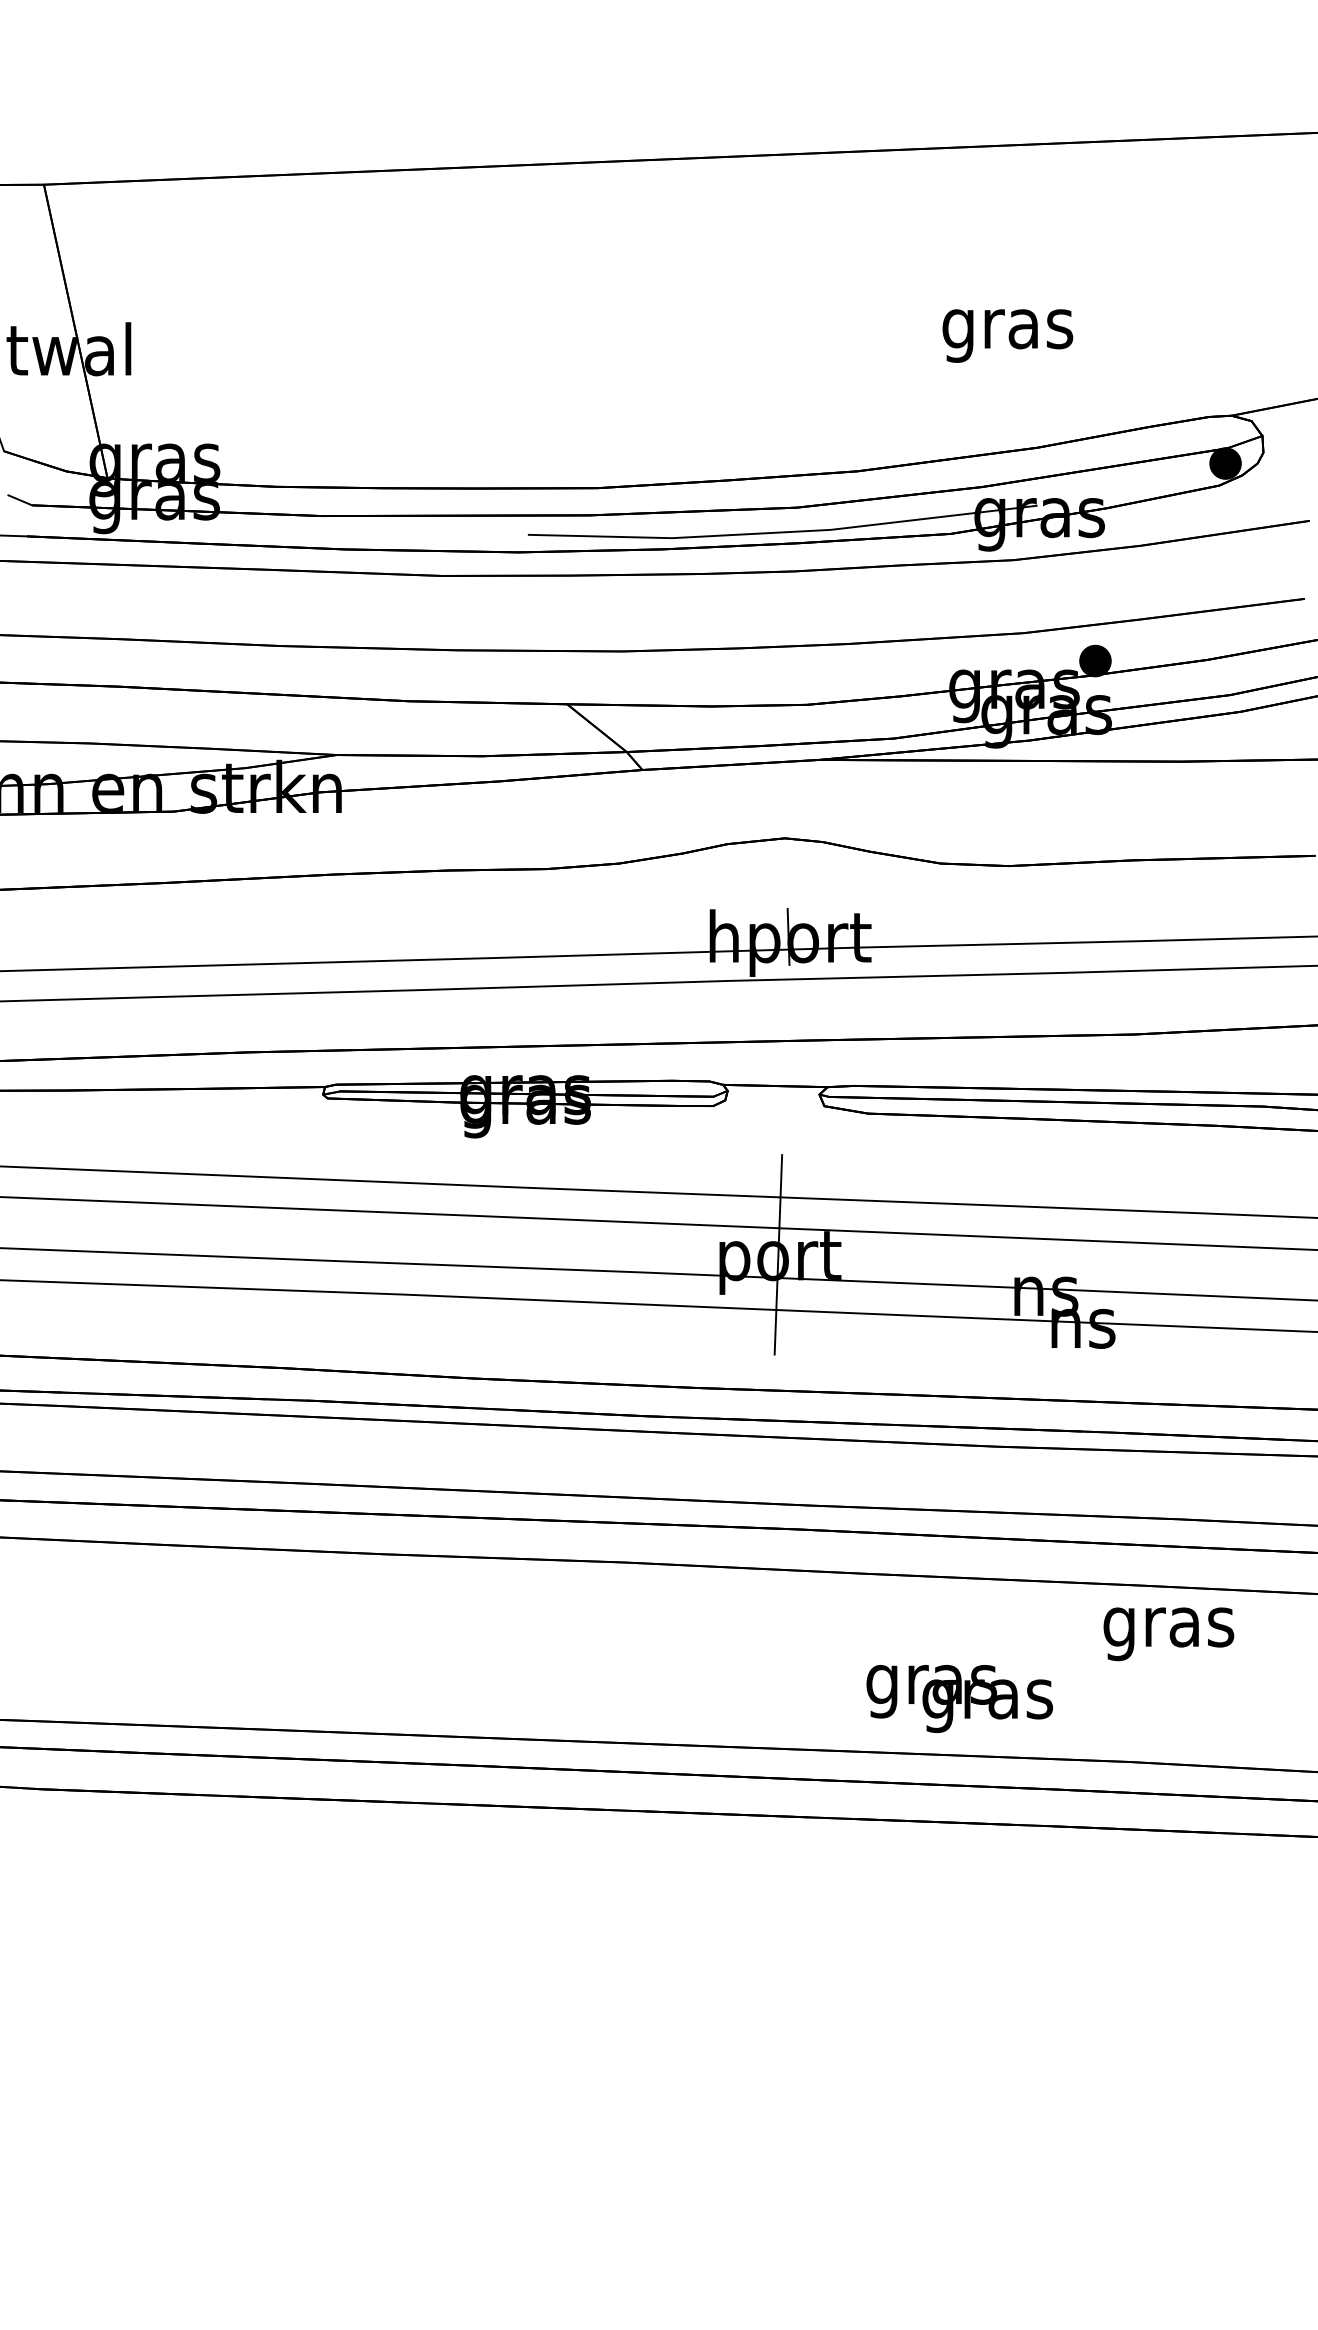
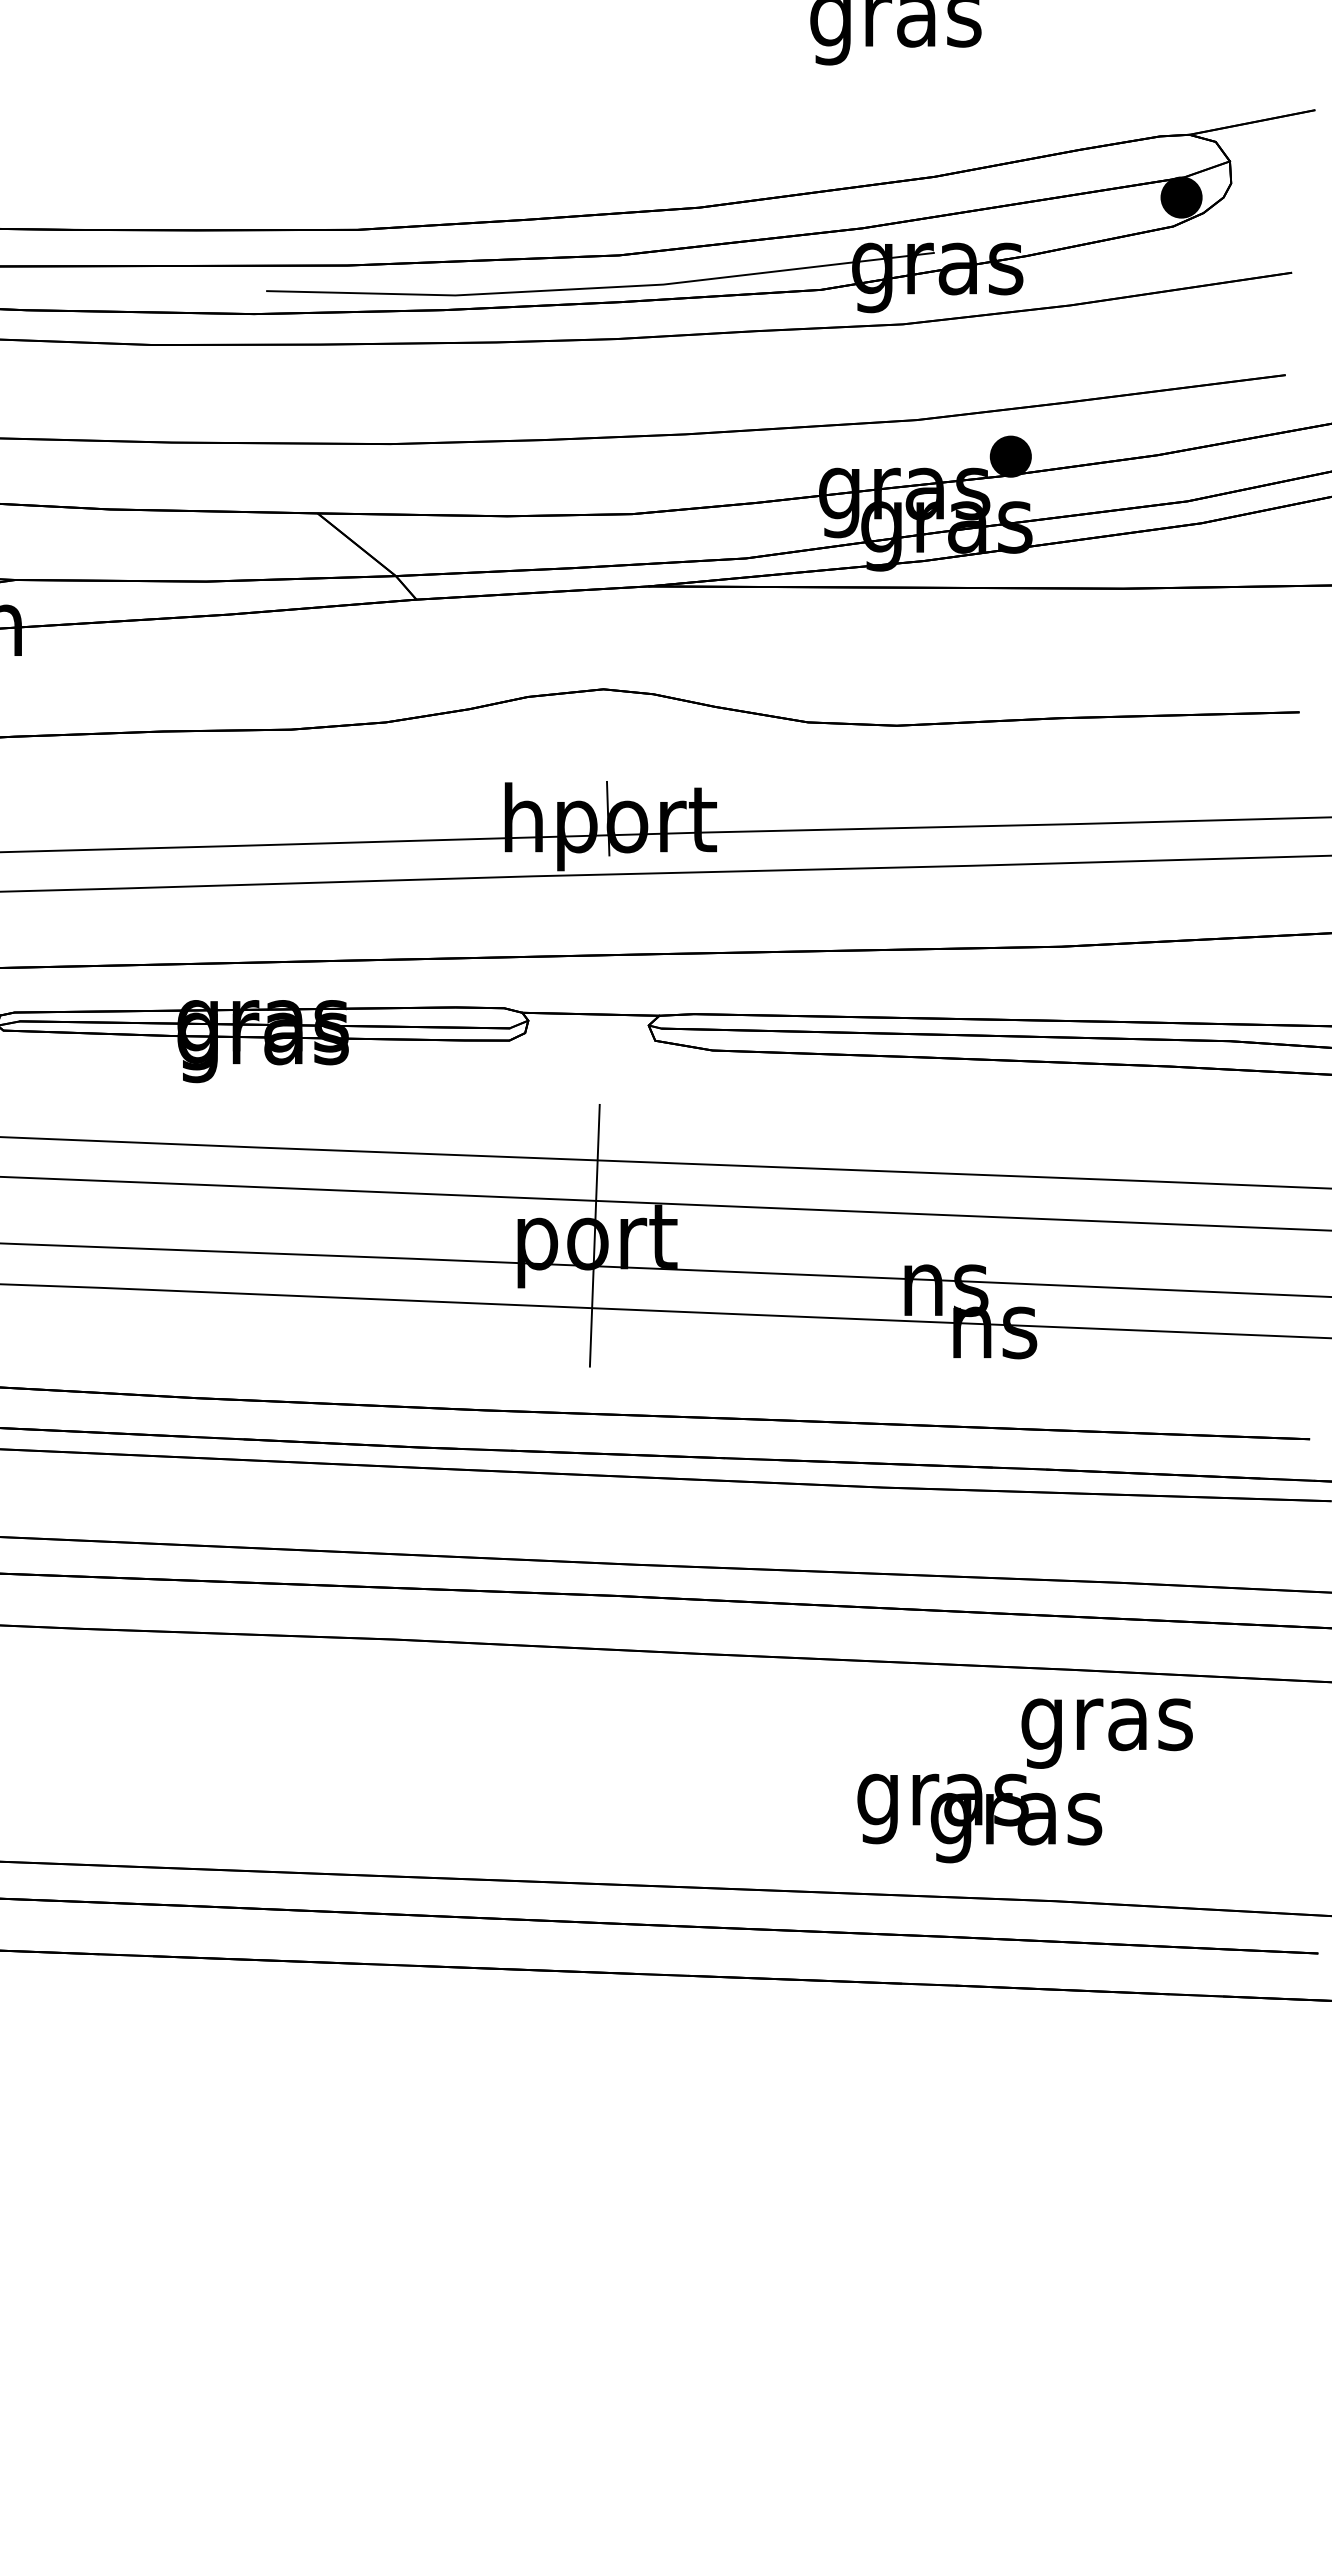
text: (959, 1699) -> (979, 1819), moved

